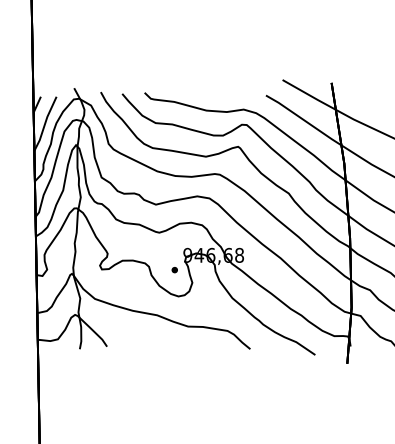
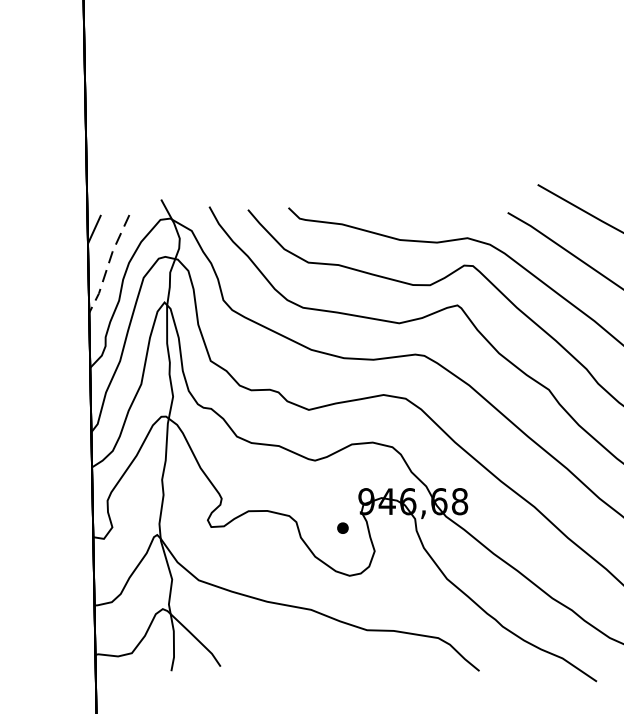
line: (44, 124) -> (107, 265), solid -> dashed

